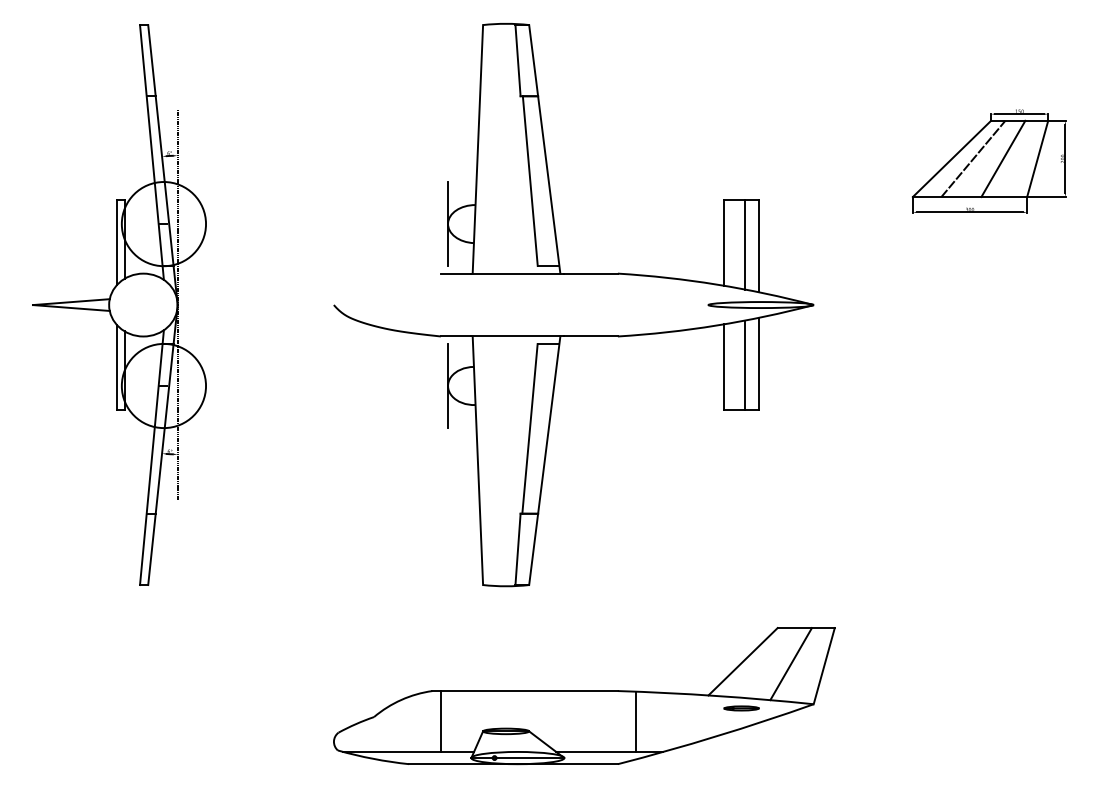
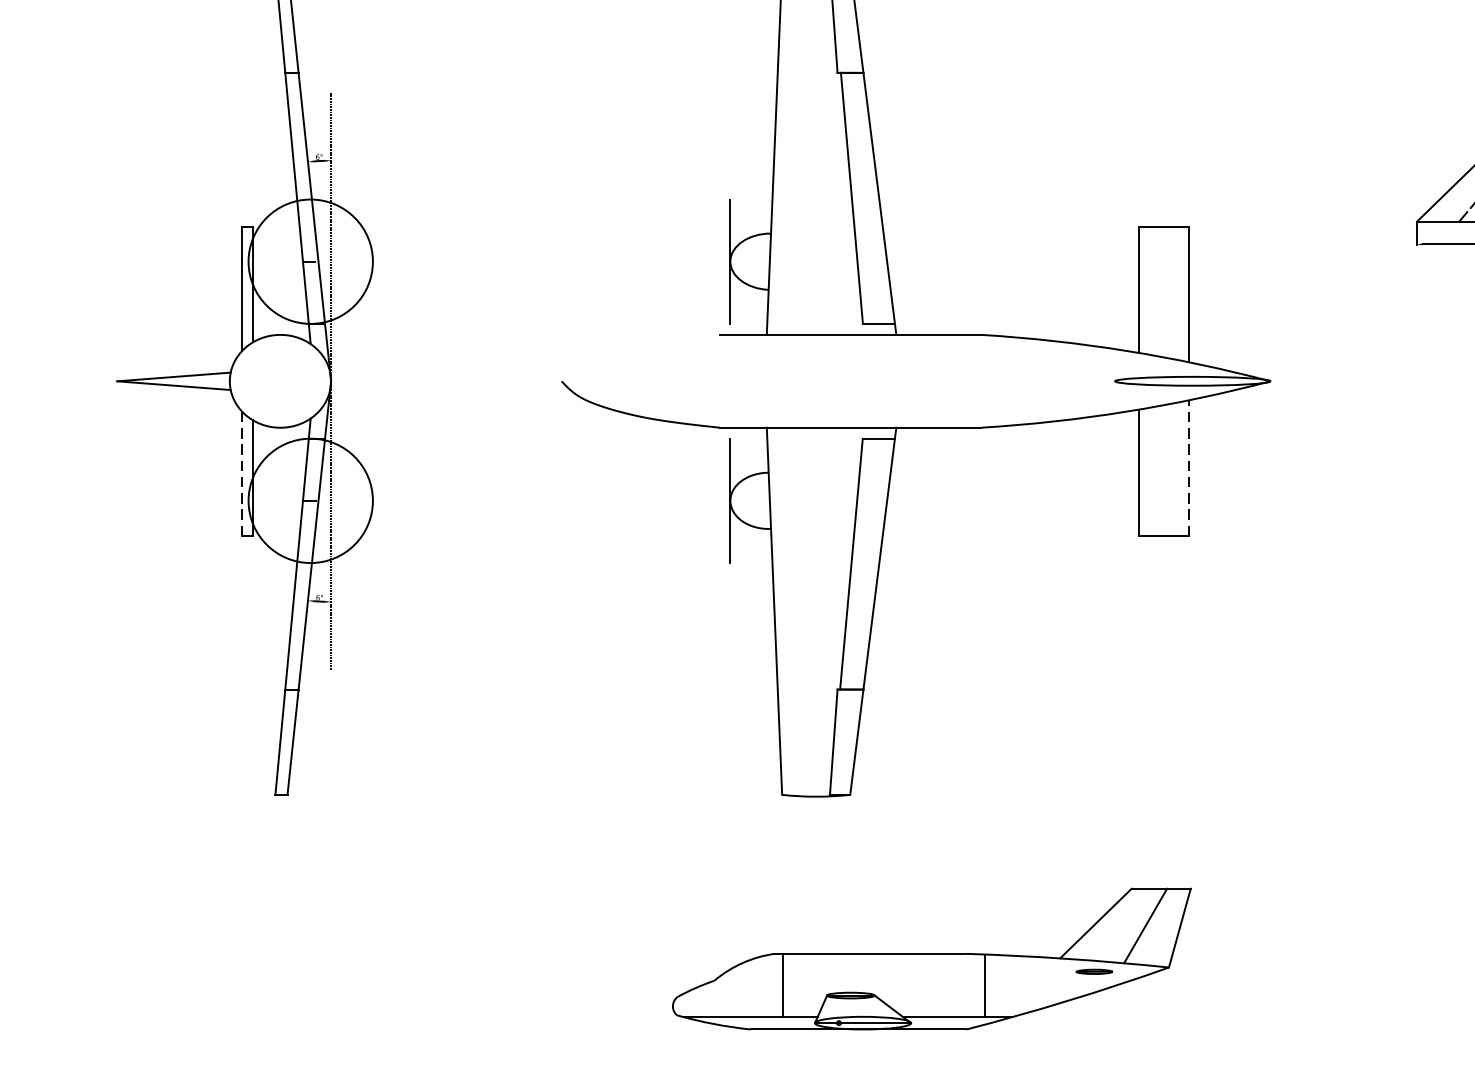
line: (744, 244) -> (1168, 291), removed
line: (758, 363) -> (1188, 467), solid -> dashed
line: (744, 364) -> (1168, 469), removed
line: (117, 367) -> (242, 473), solid -> dashed
part: (584, 696) -> (931, 959), size x0.7

